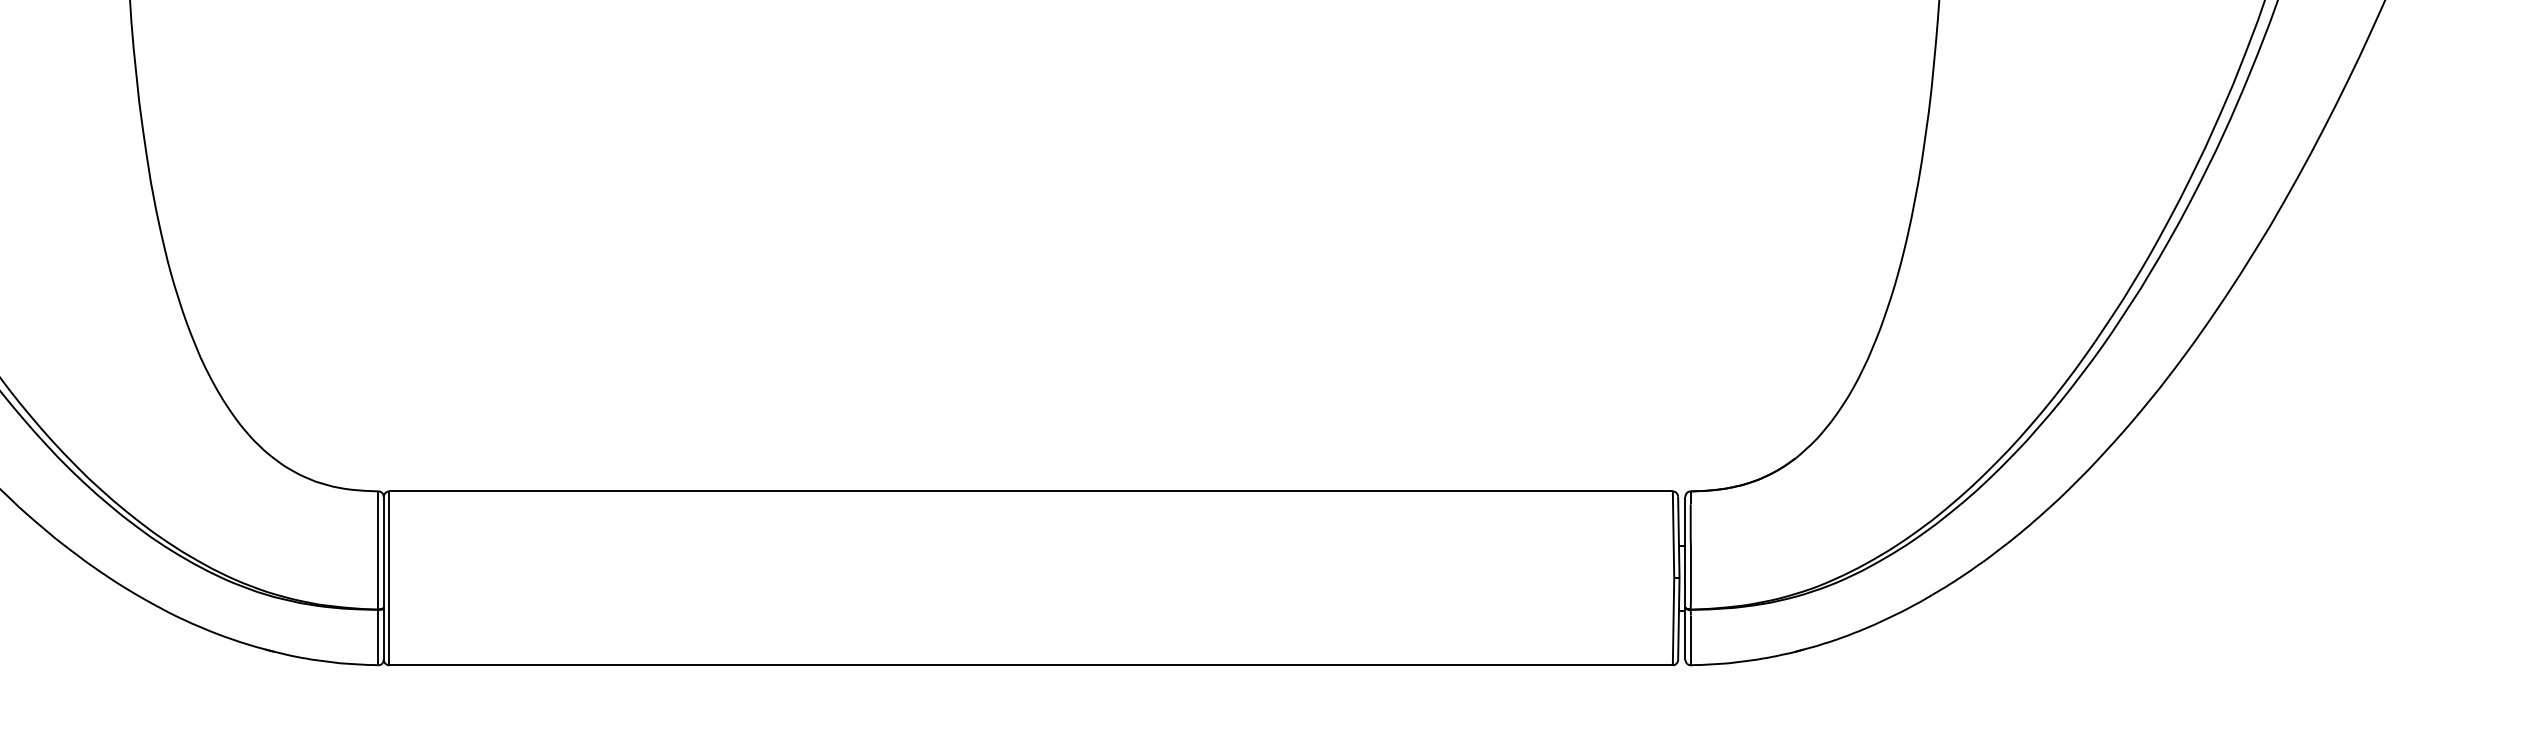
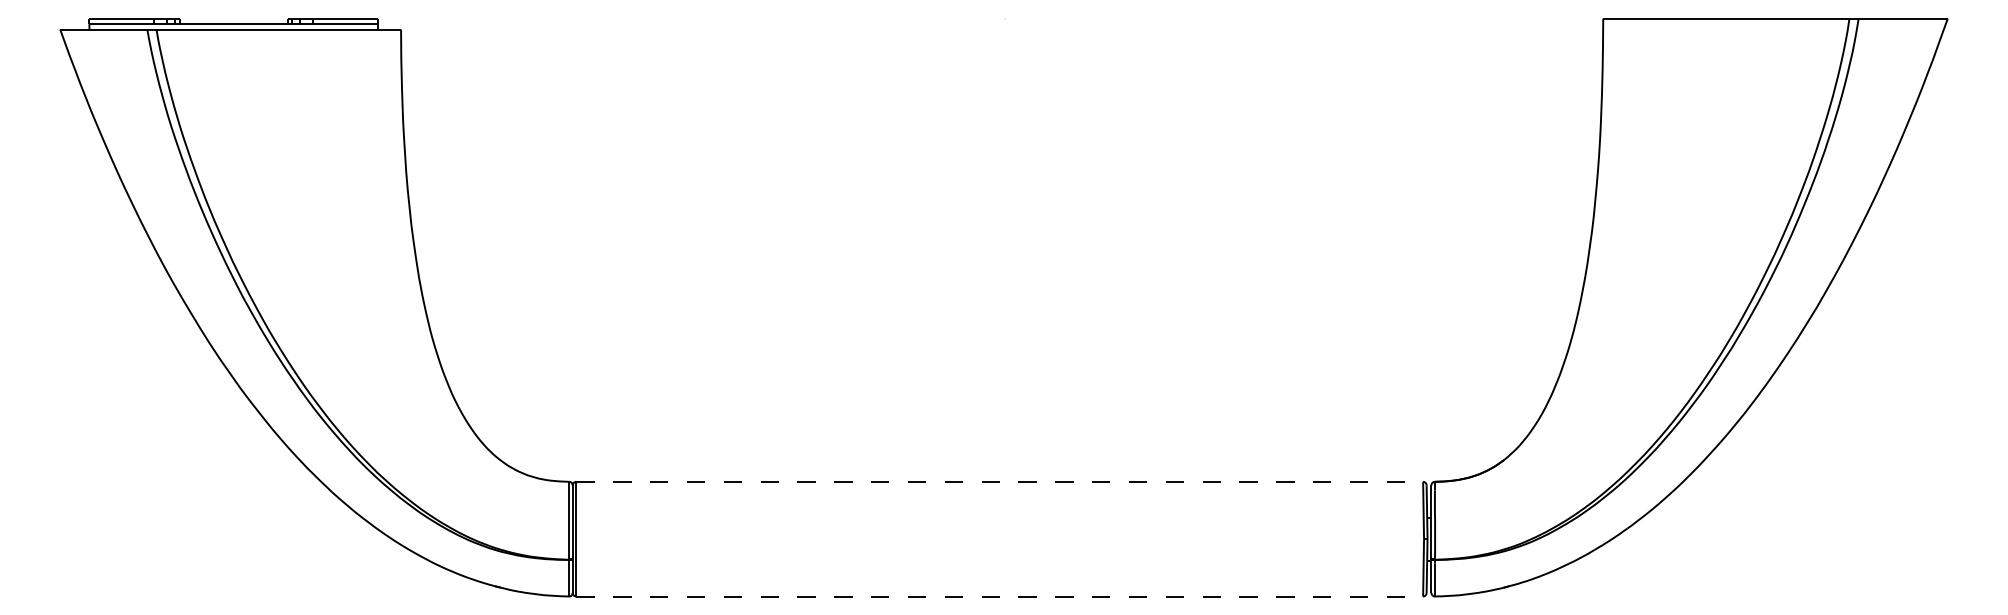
line: (1032, 490) -> (1000, 481), solid -> dashed
line: (1032, 665) -> (1000, 596), solid -> dashed

